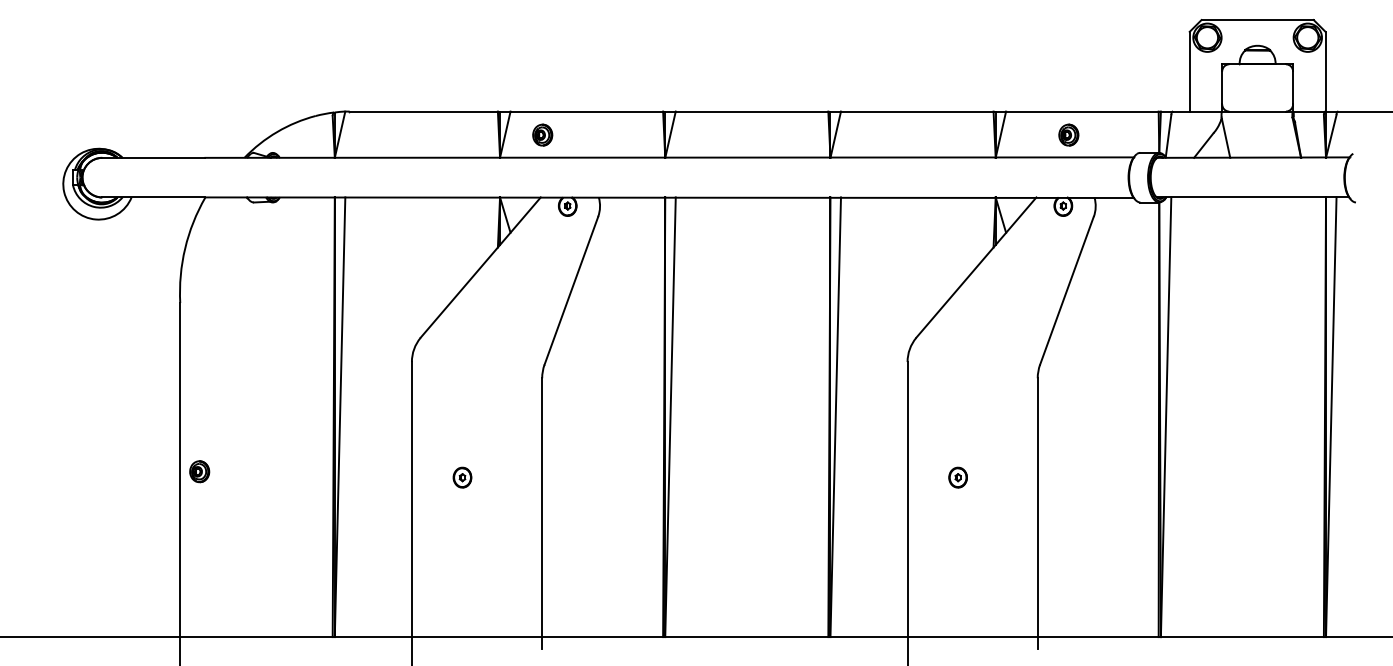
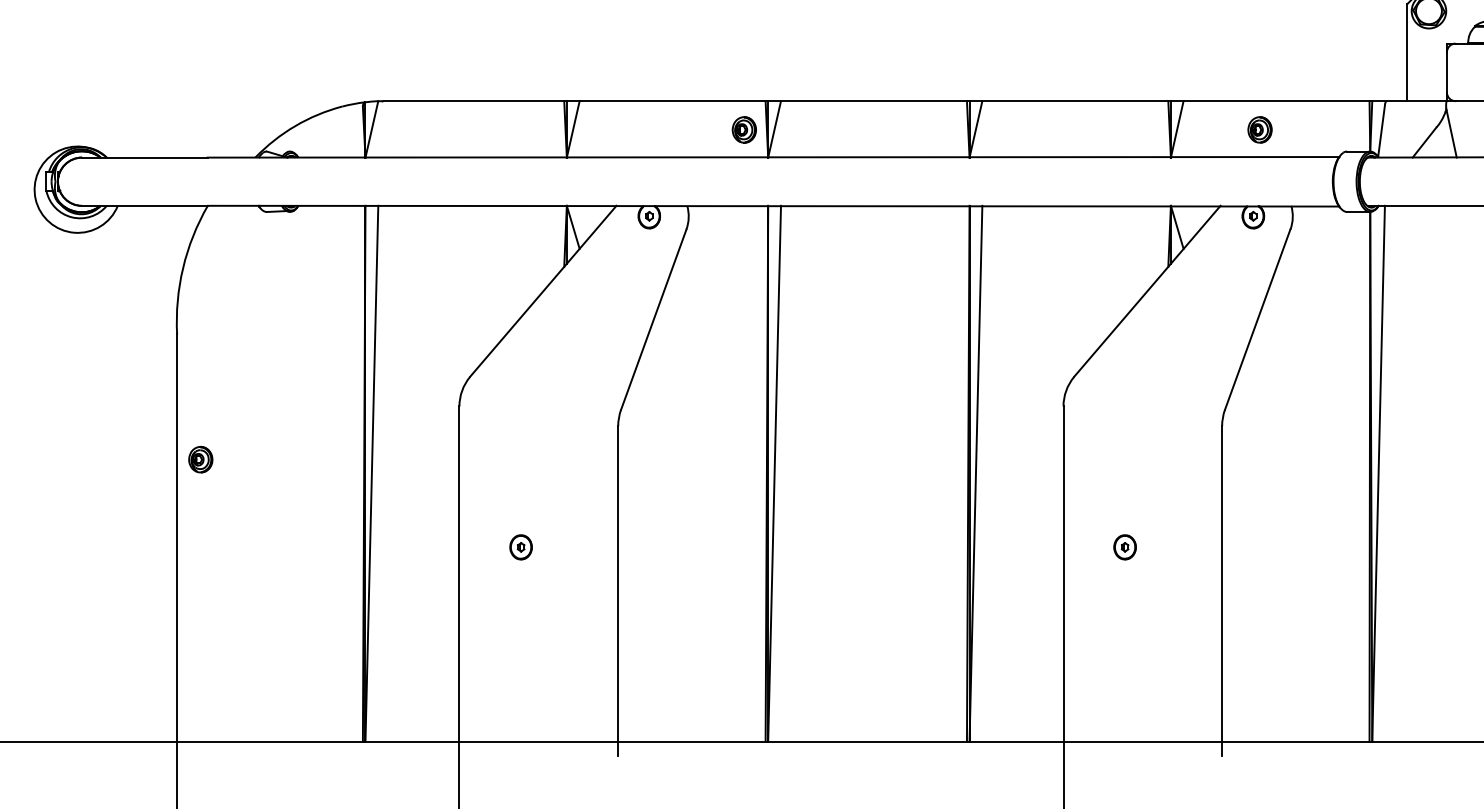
part: (542, 134) -> (744, 129), moved
part: (199, 471) -> (200, 459), moved

